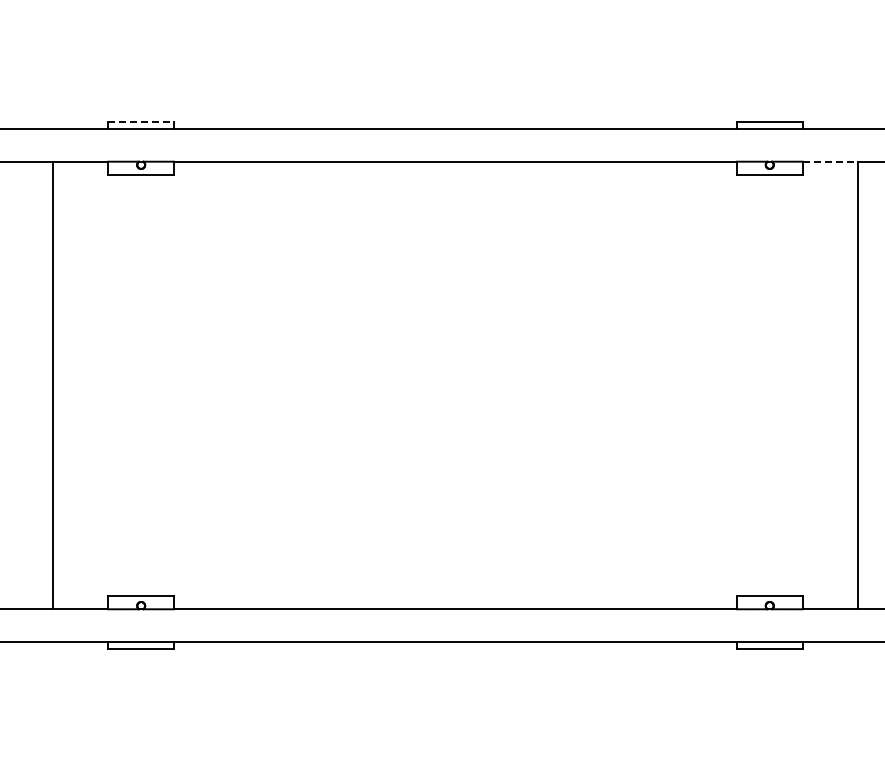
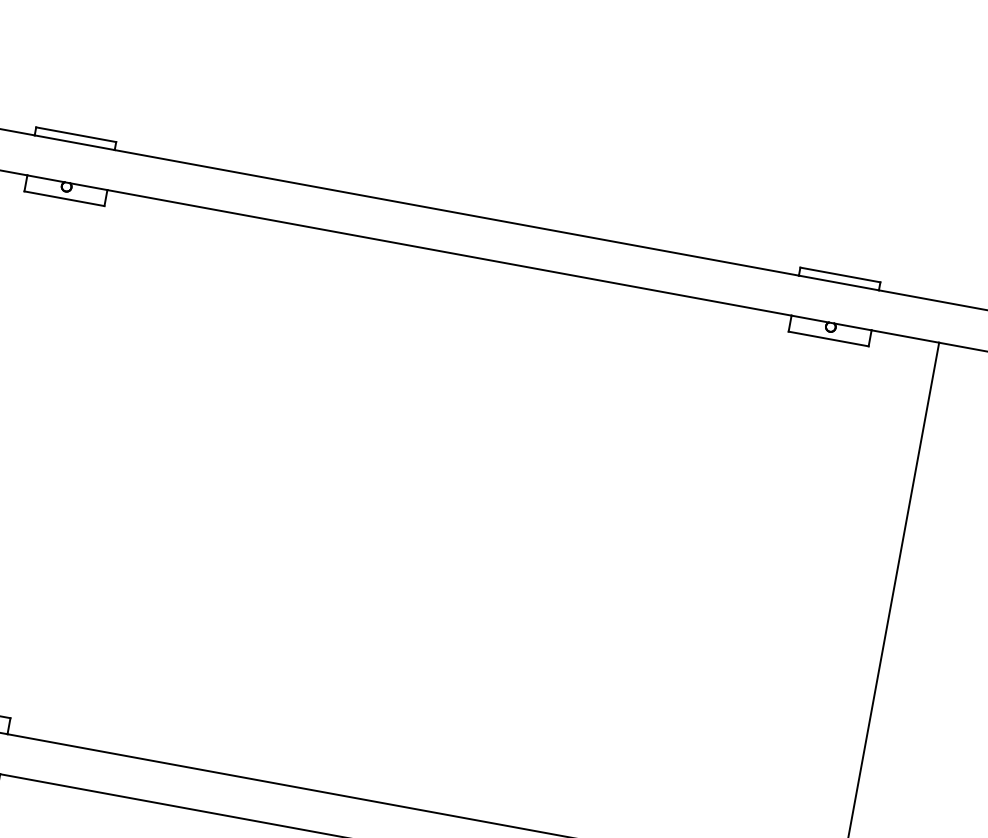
line: (141, 122) -> (76, 135), dashed -> solid
line: (830, 161) -> (905, 336), dashed -> solid

